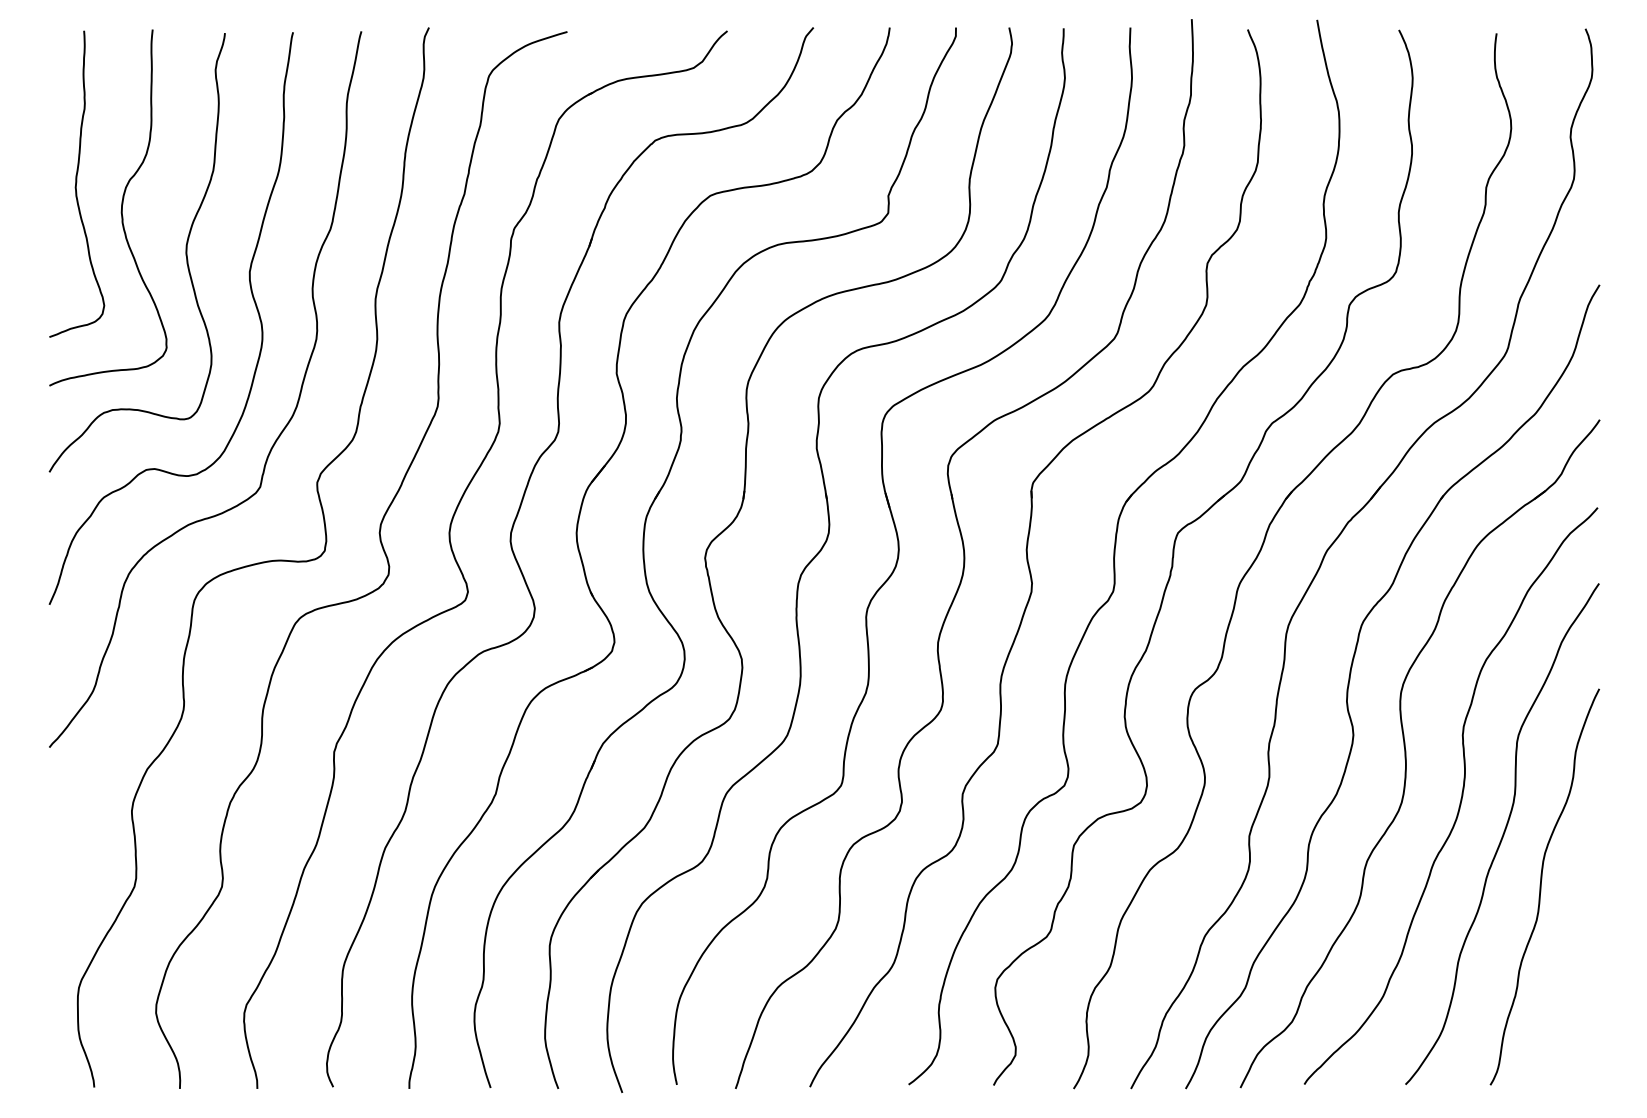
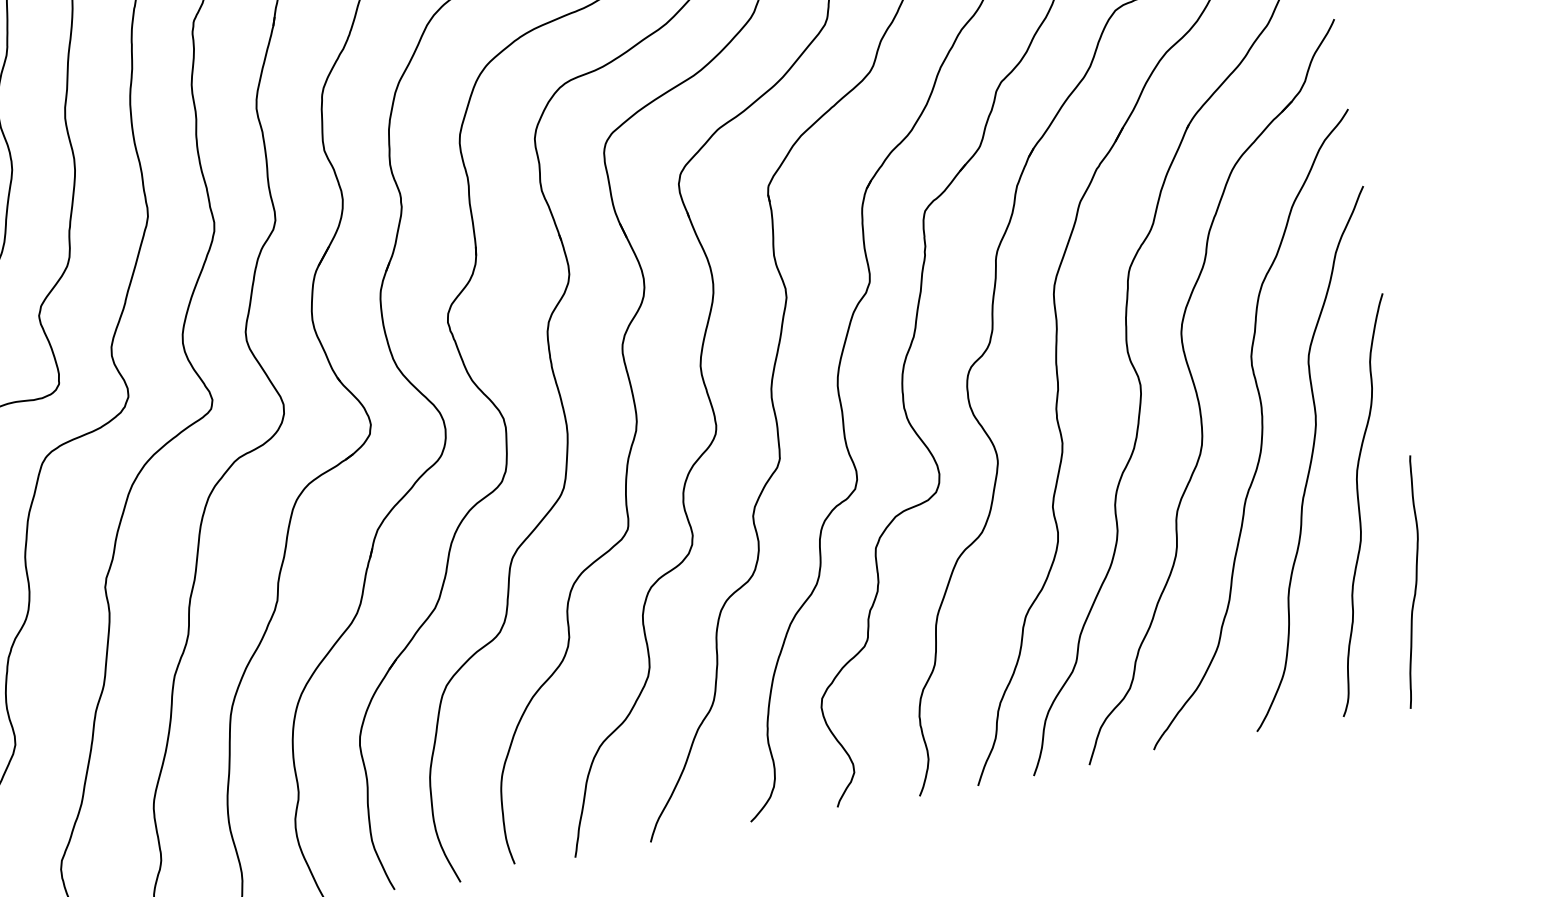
curve: (1581, 968) -> (1415, 581), added

